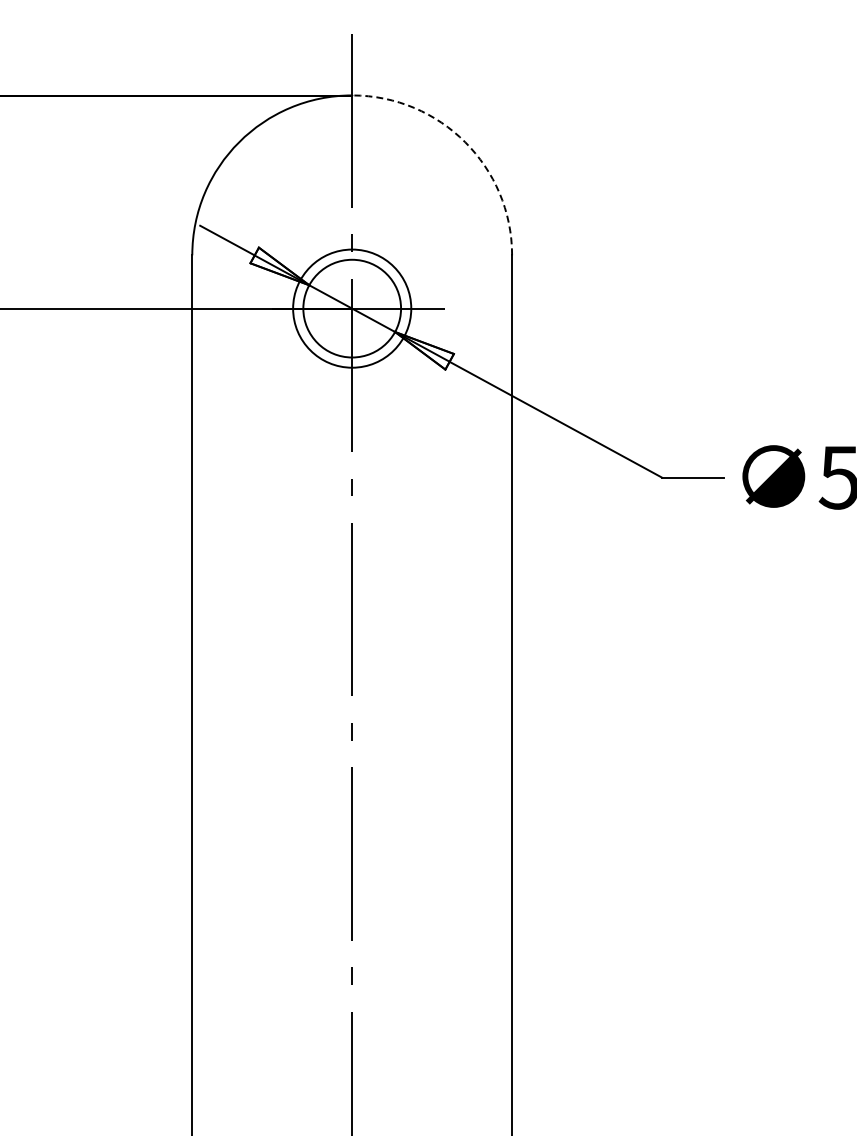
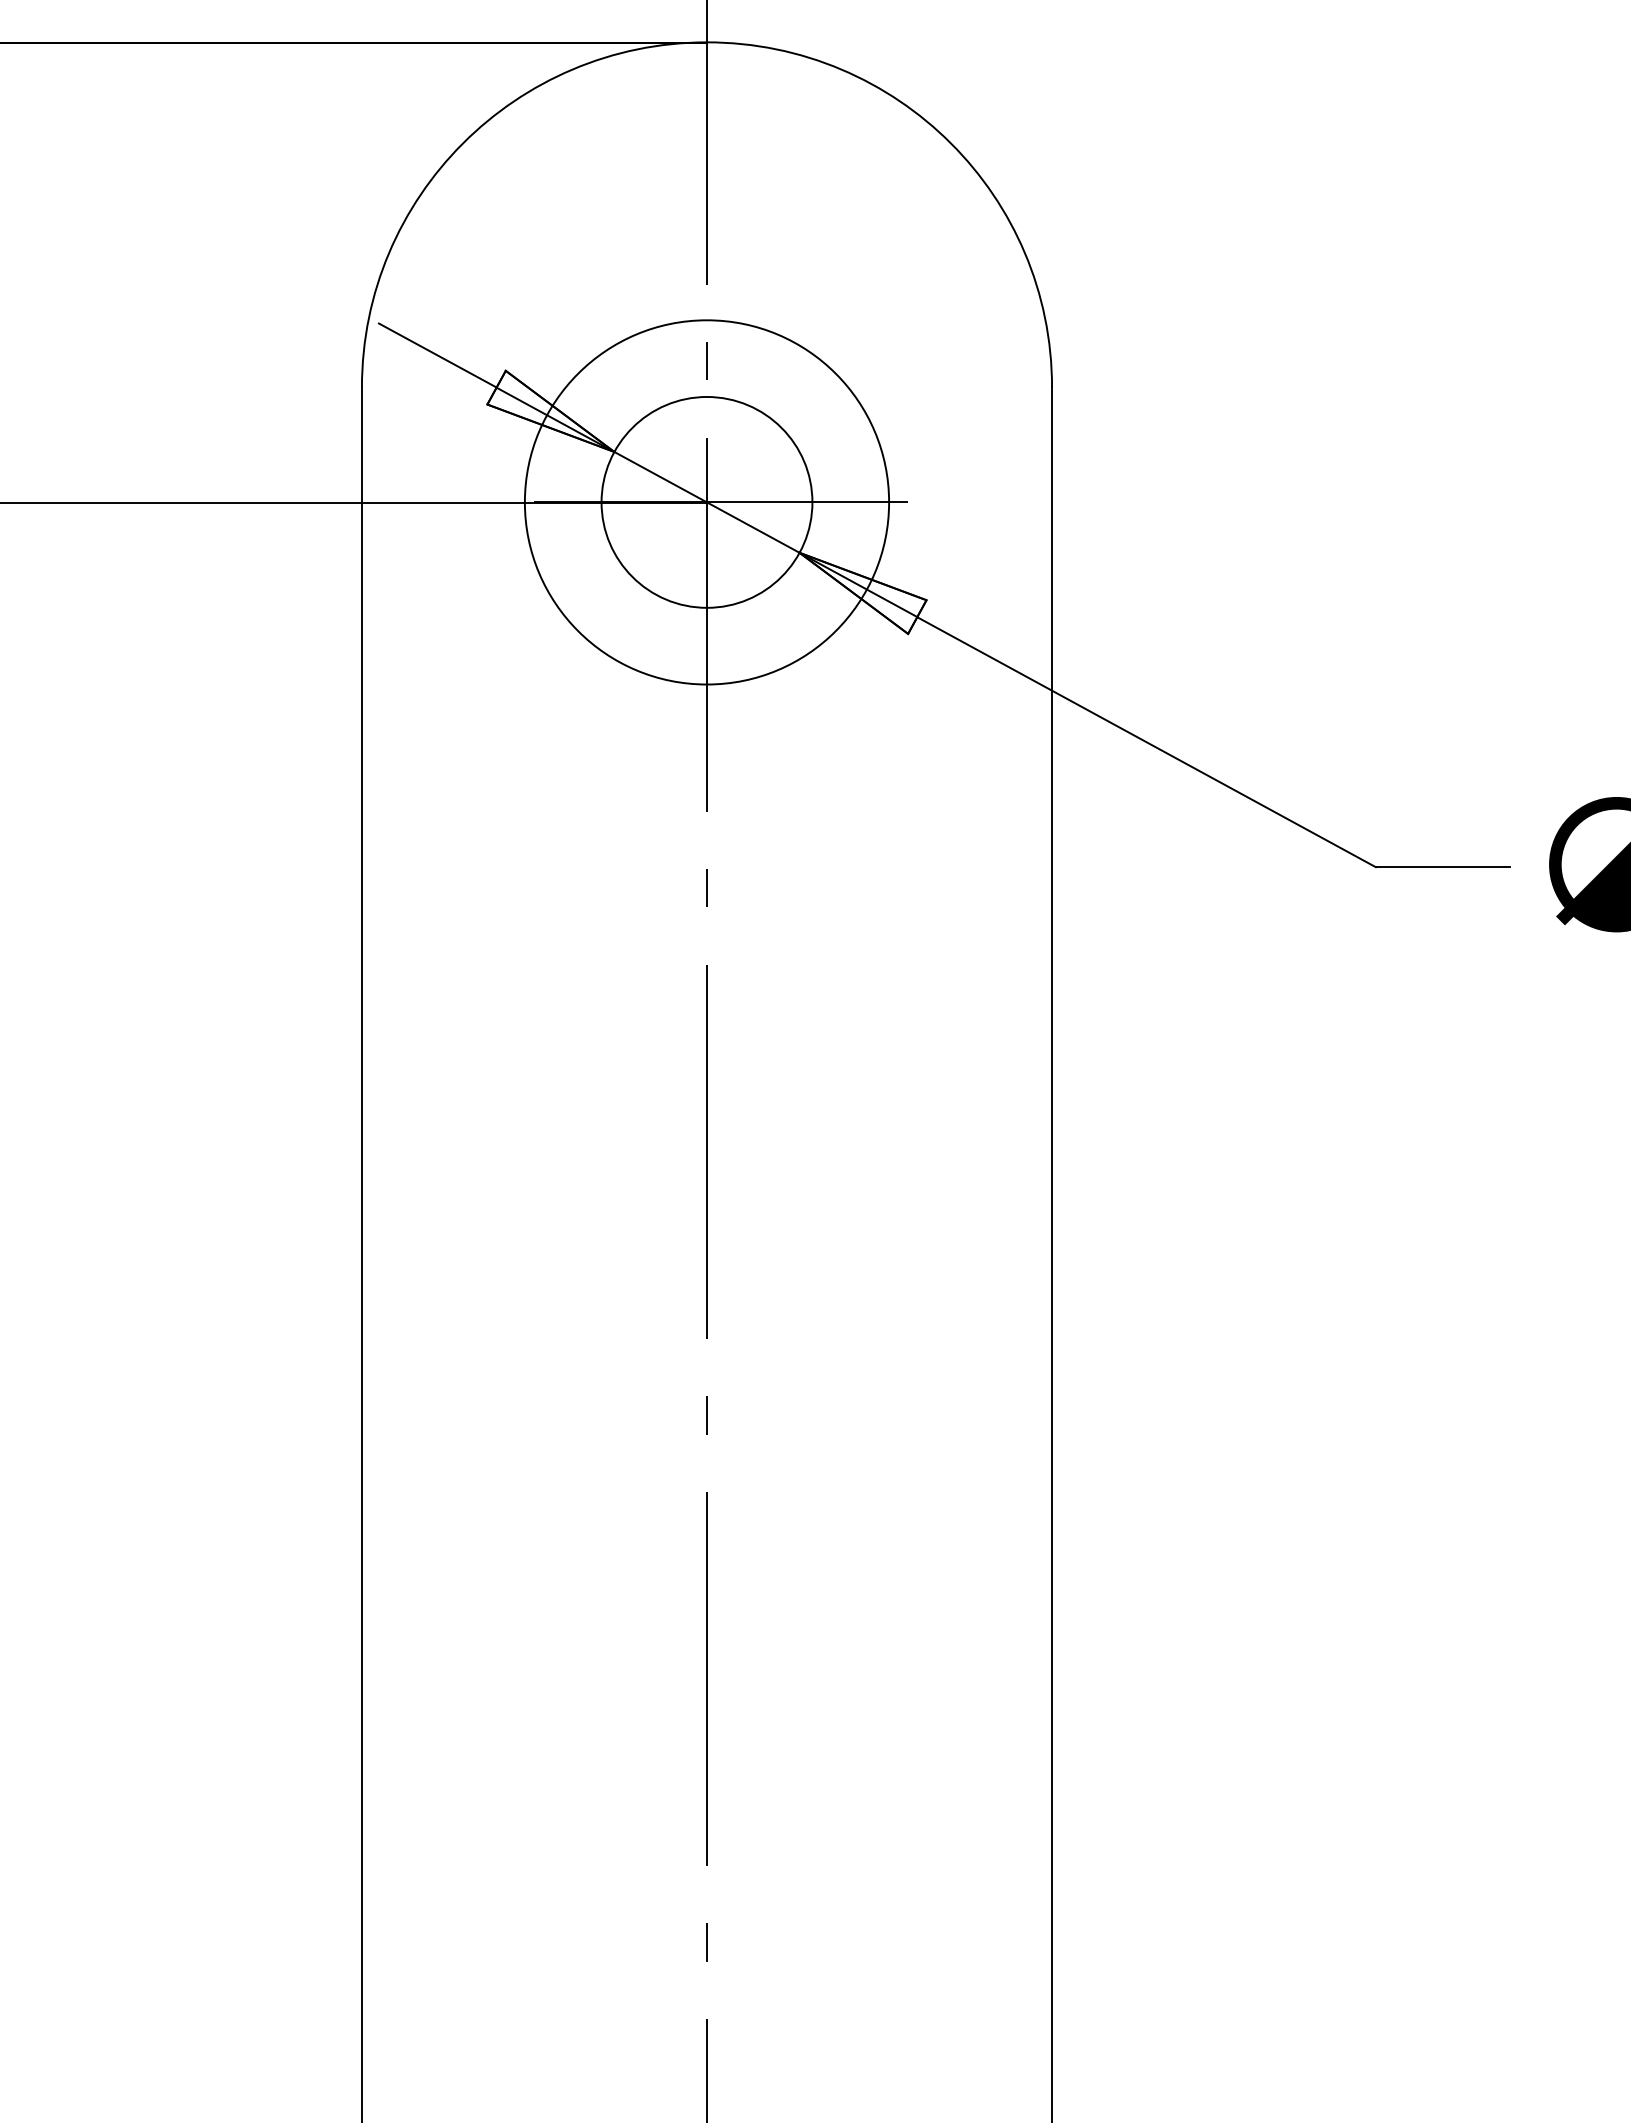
arc: (465, 142) -> (951, 143), dashed -> solid
circle: (351, 308) -> (705, 502), size x1.43

